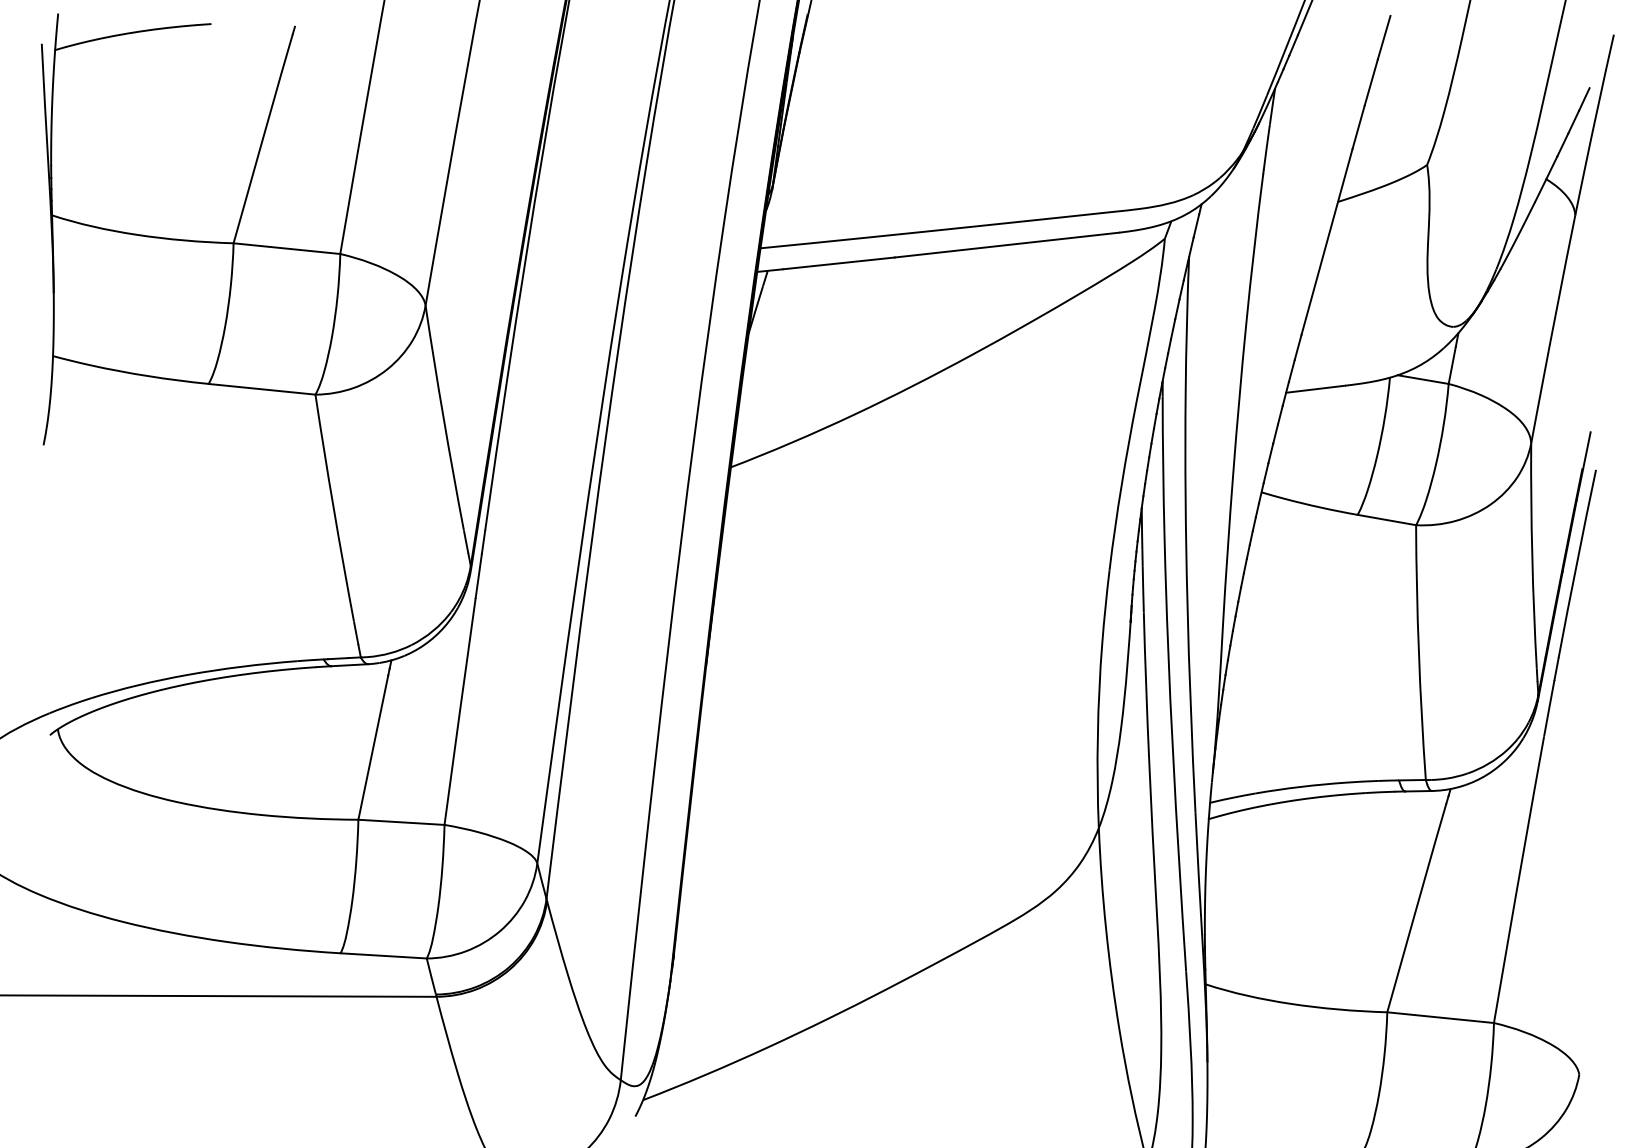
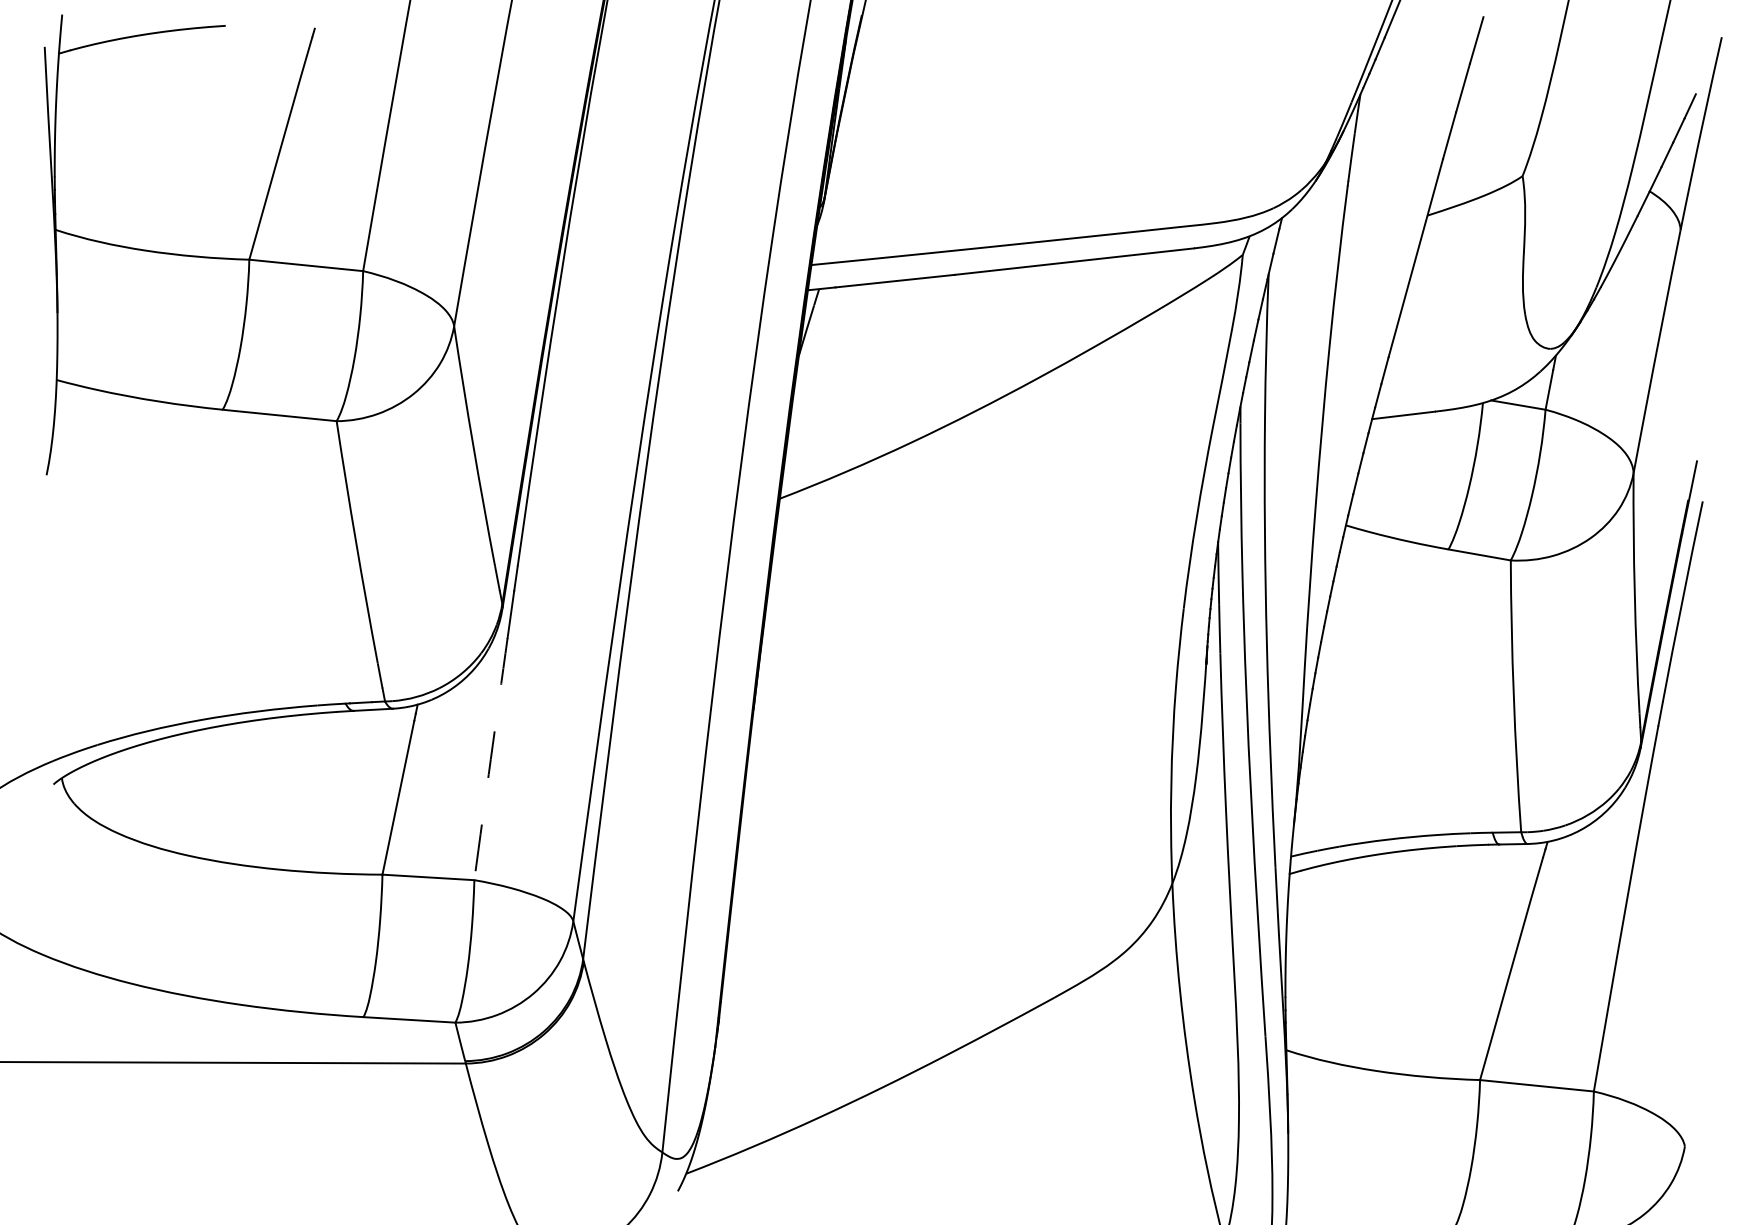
arc: (459, 711) -> (490, 759), solid -> dashed

